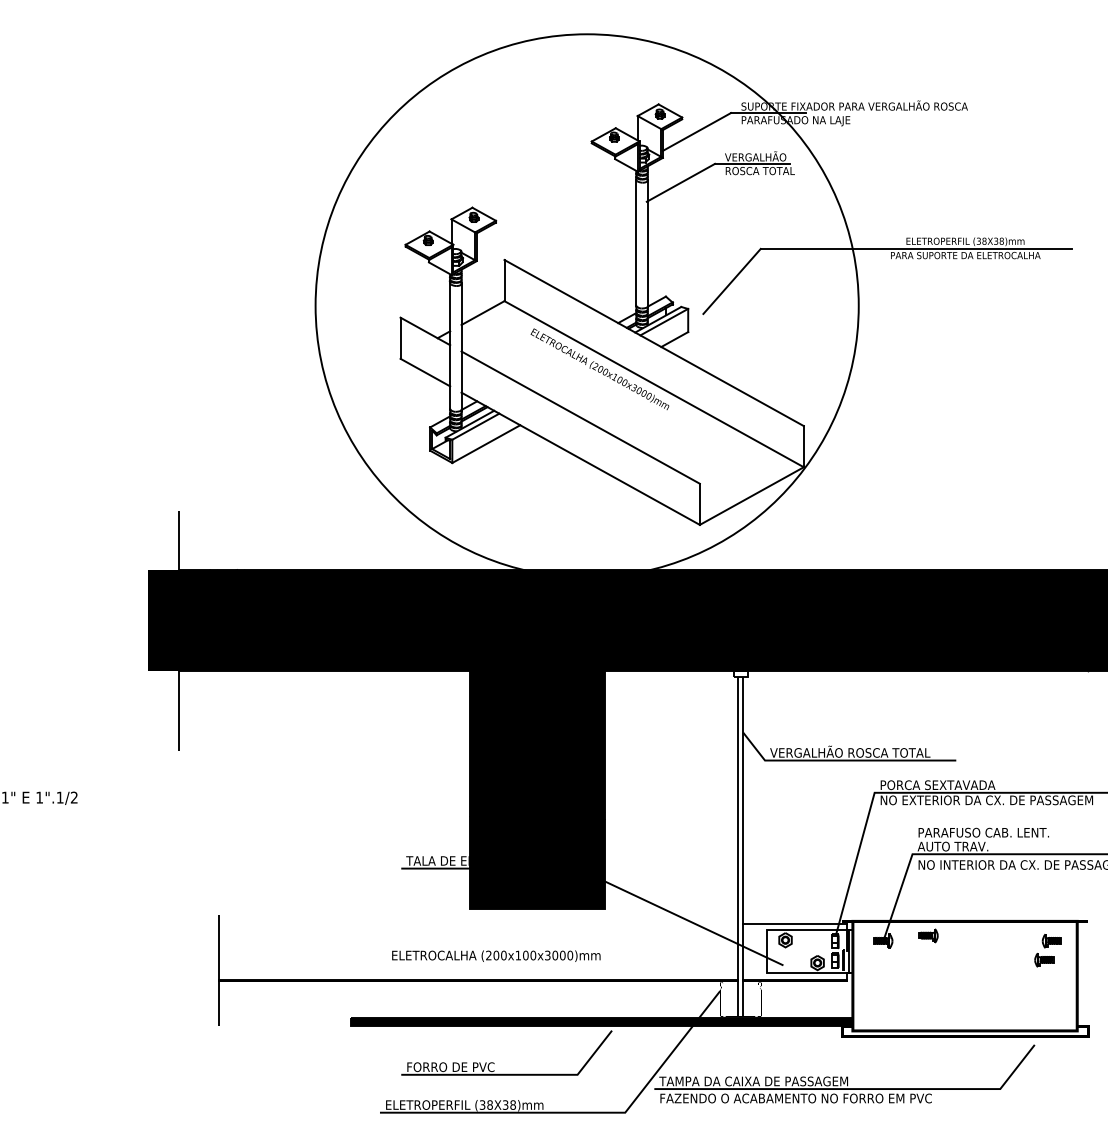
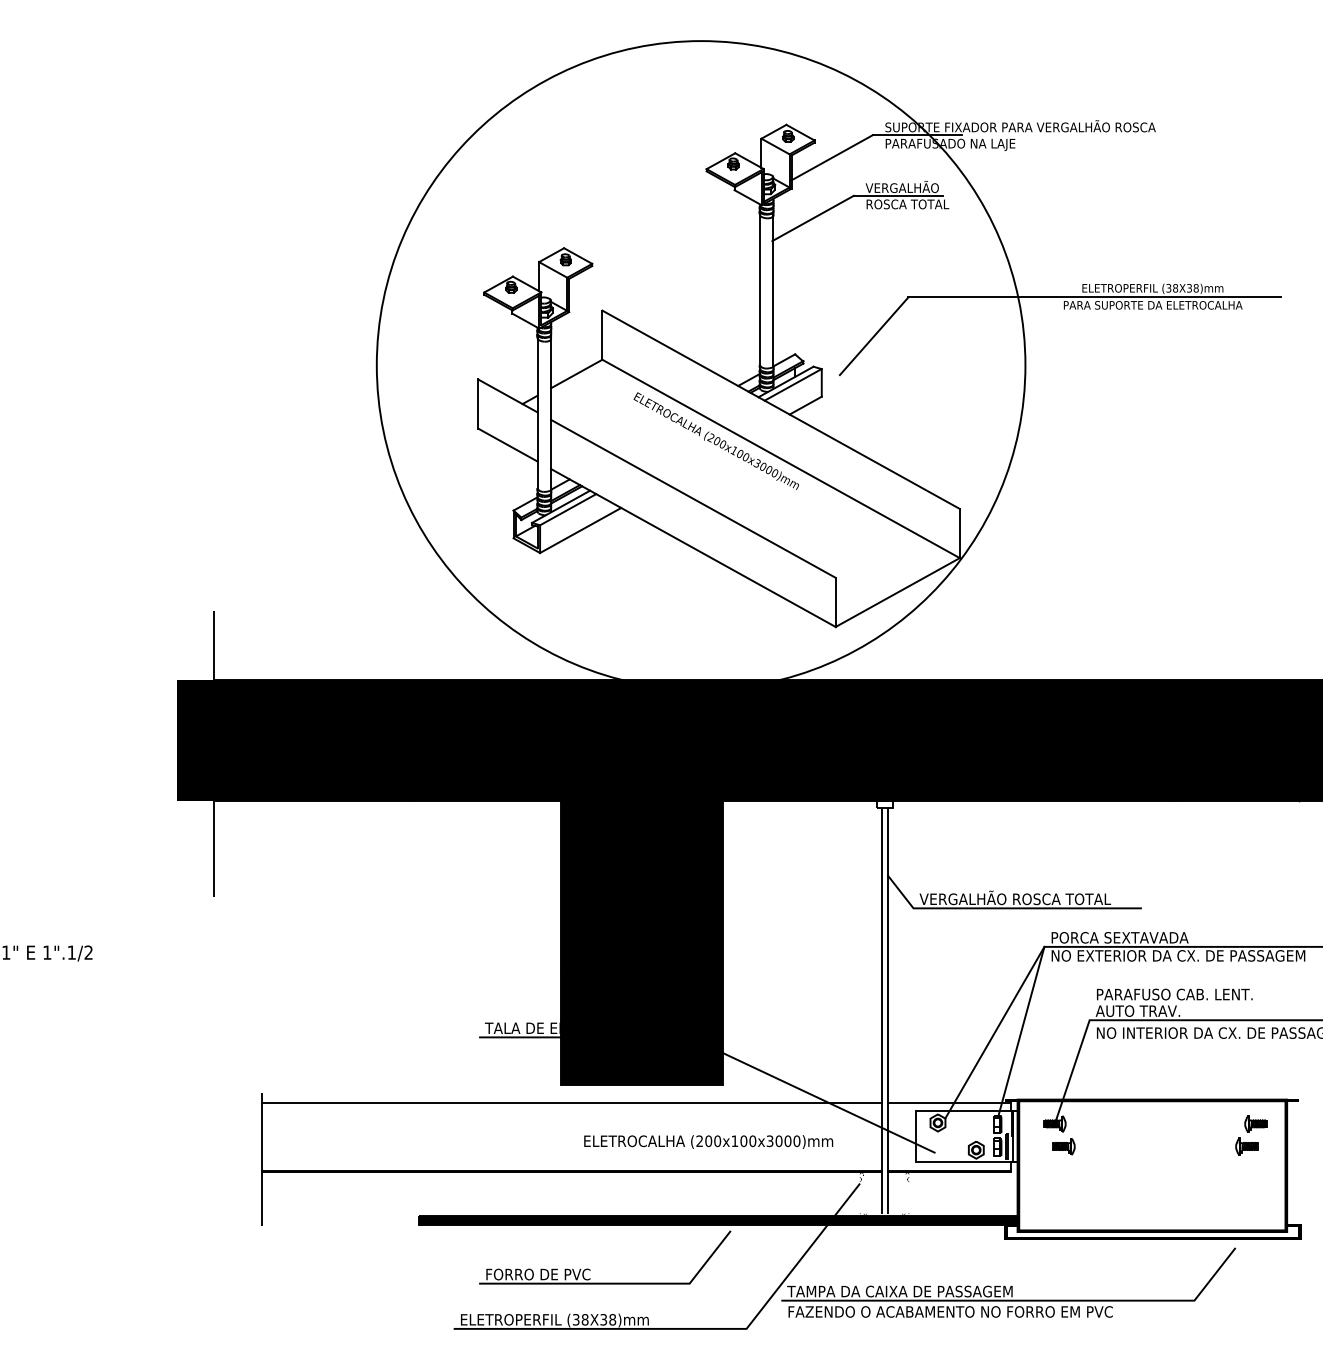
line: (832, 864) -> (994, 1032), added
line: (478, 923) -> (571, 1103), added
part: (928, 935) -> (1063, 1146), moved
text: (496, 955) -> (708, 1141), moved

